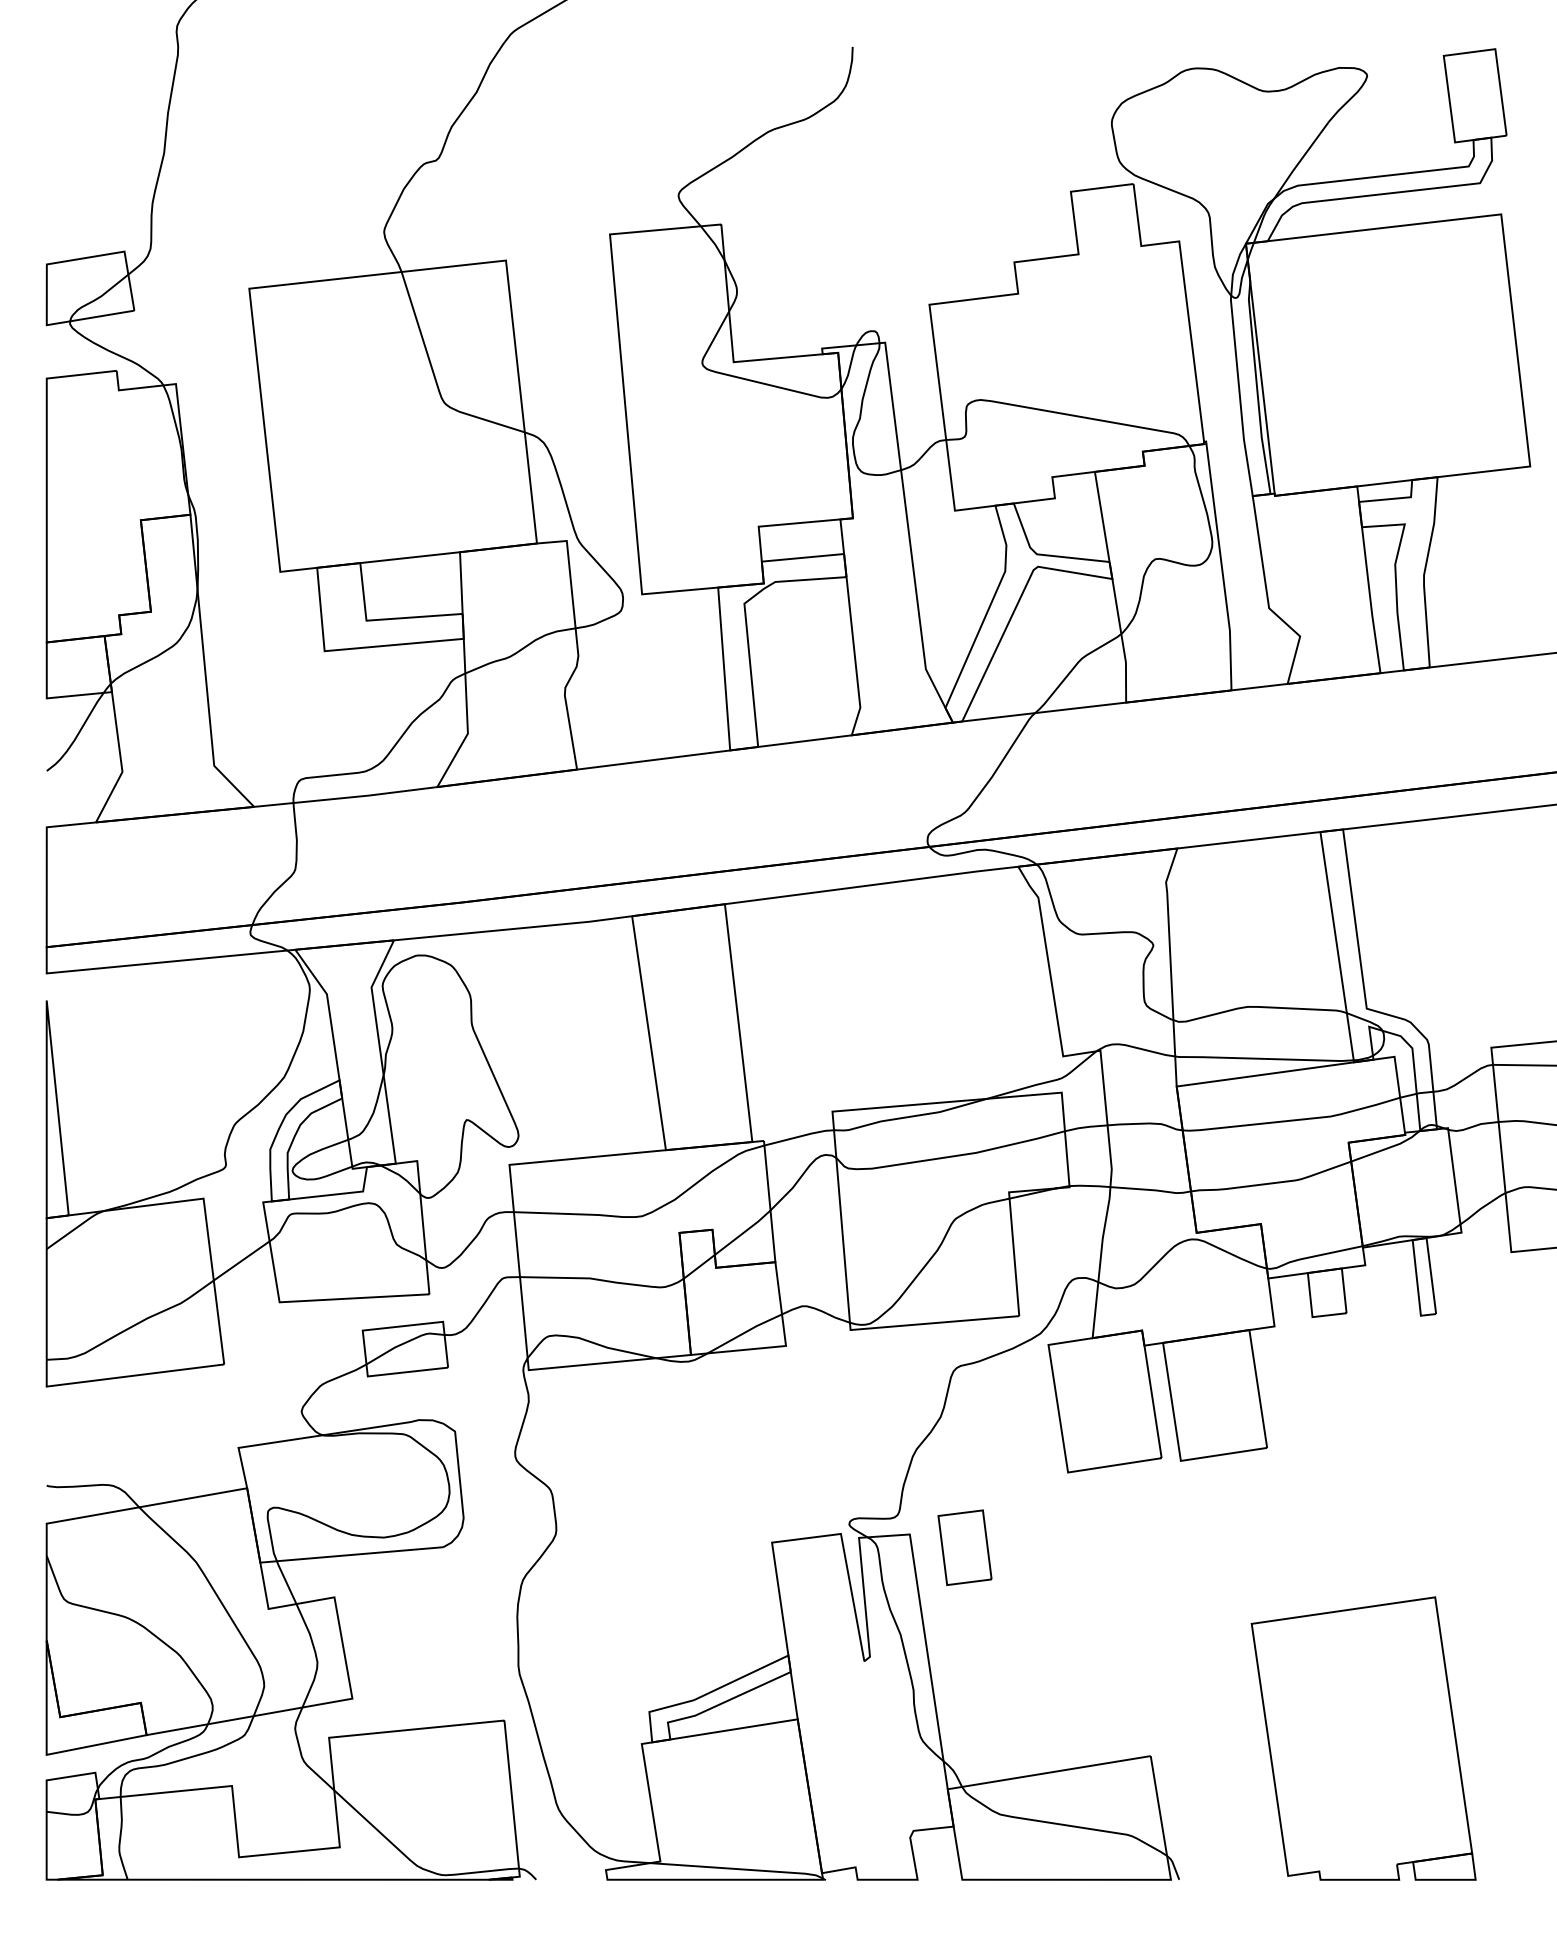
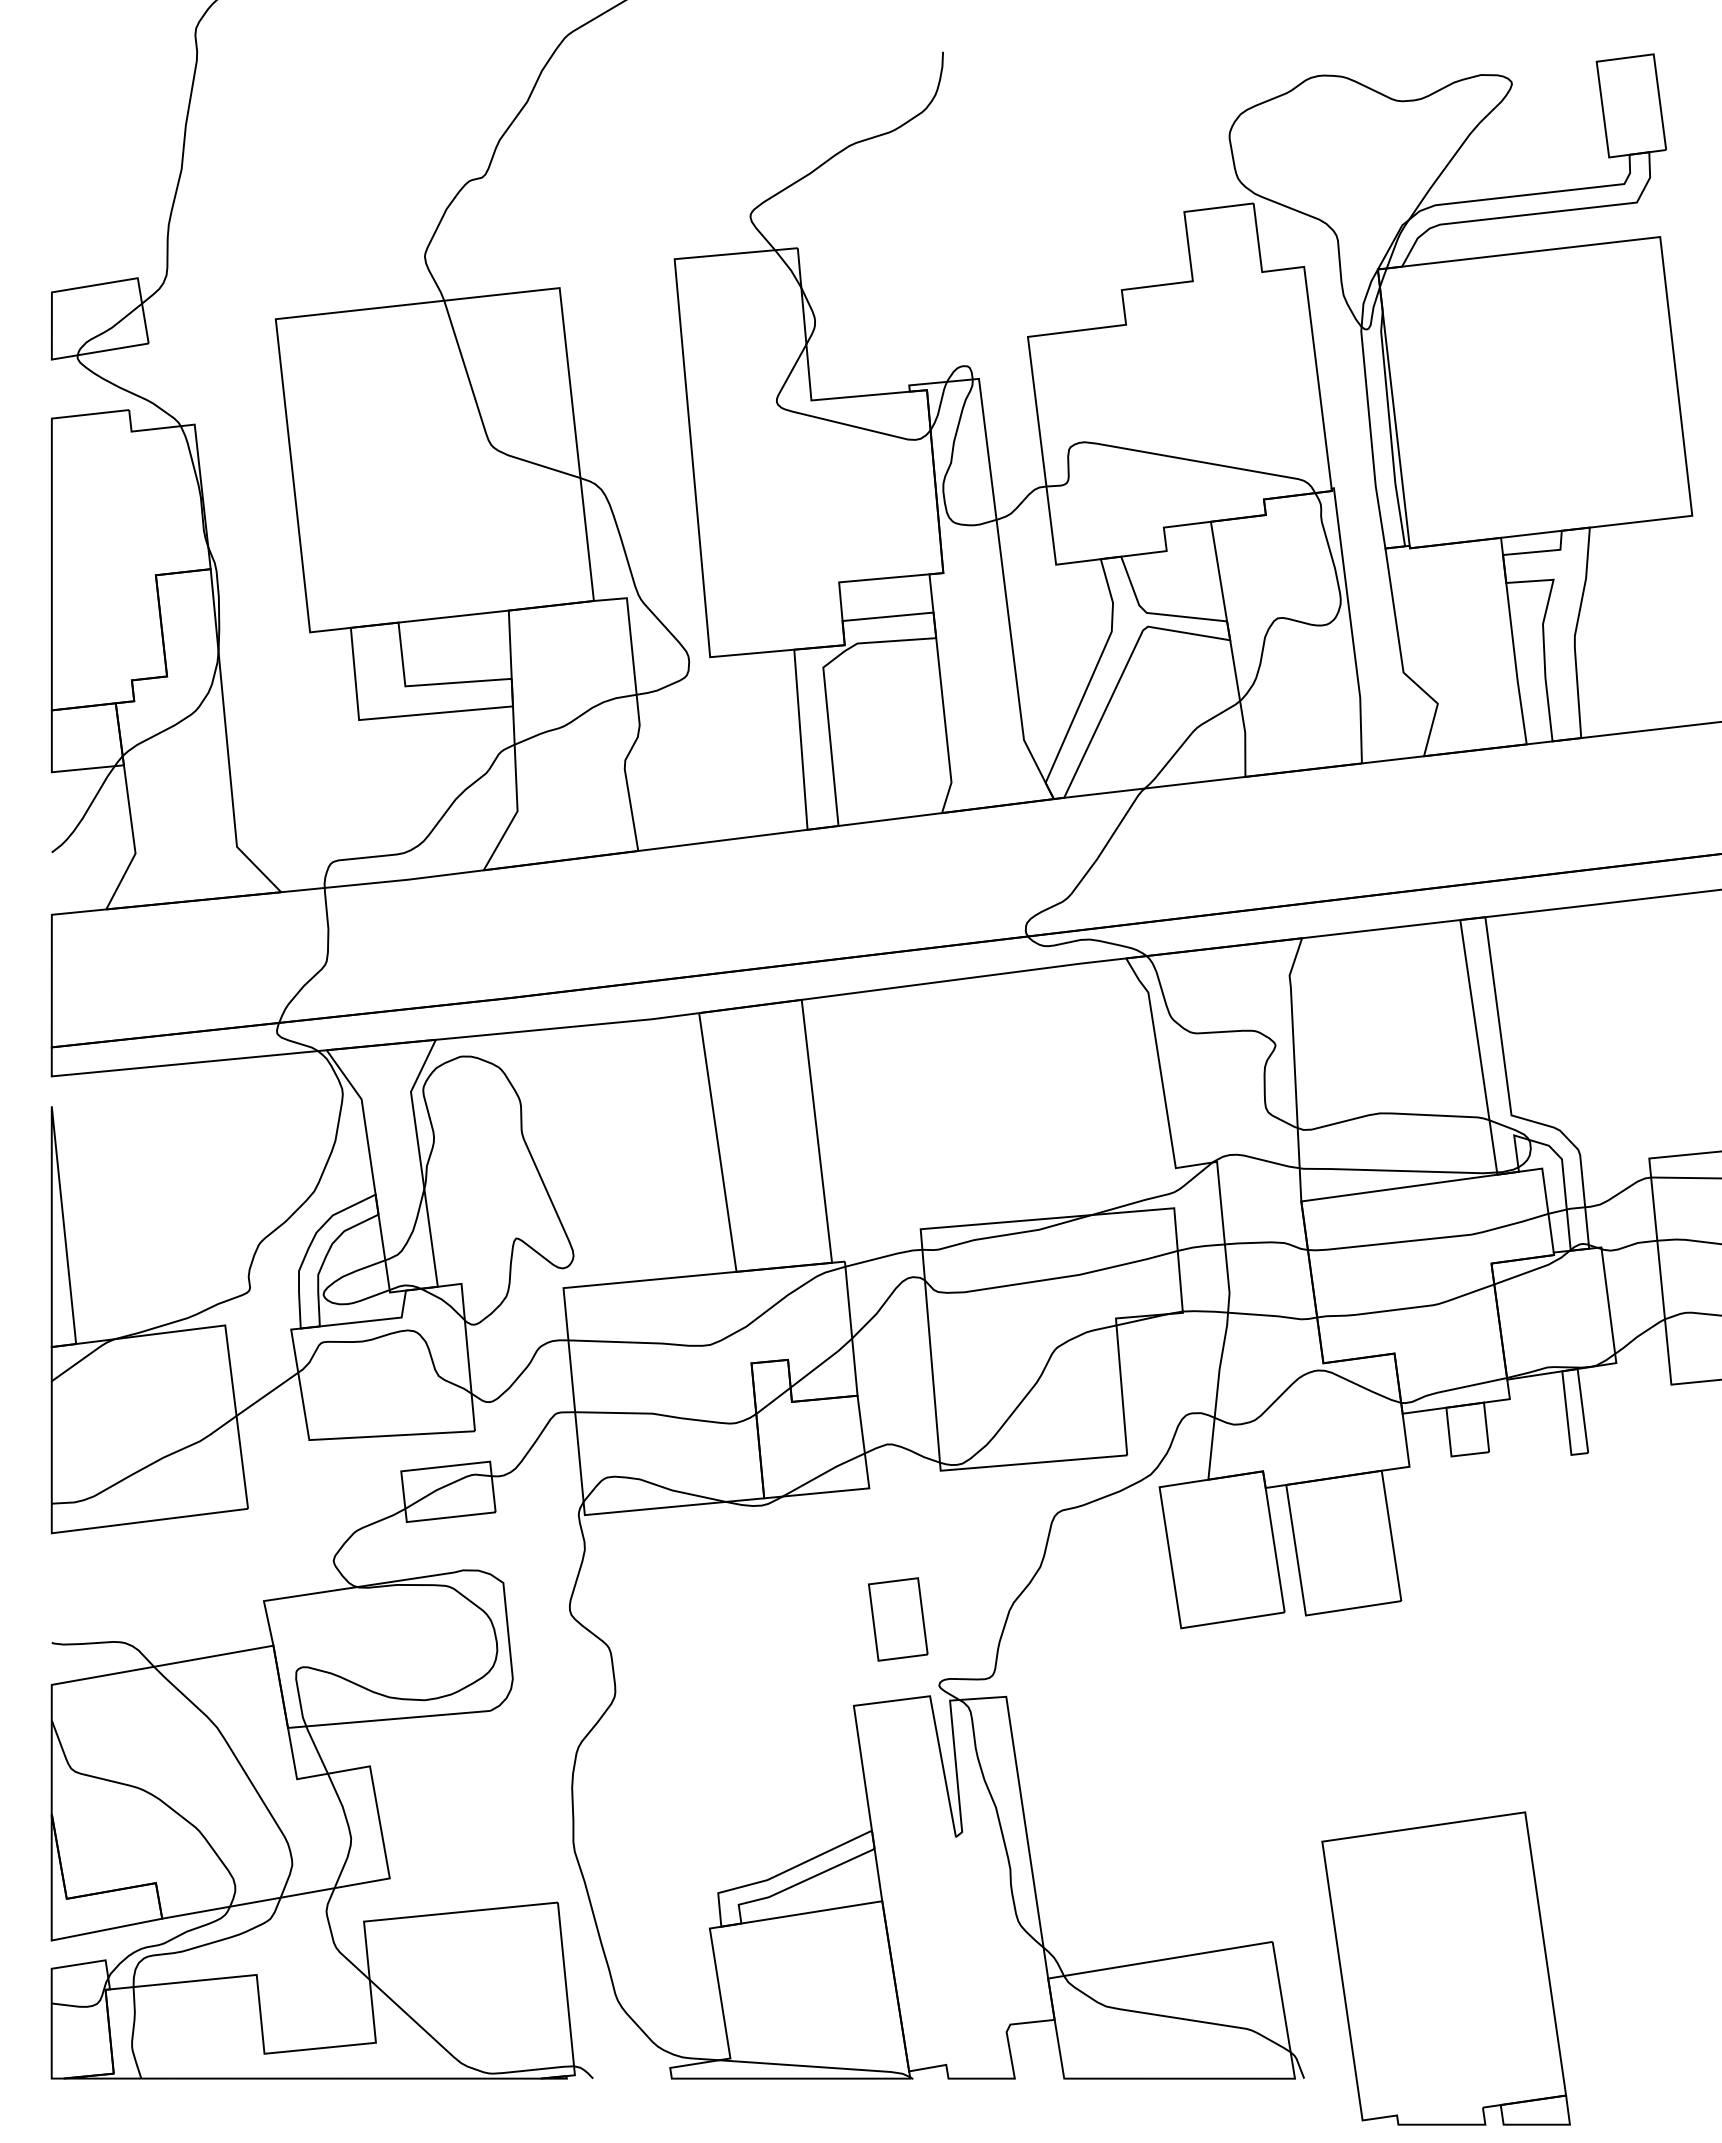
part: (965, 1547) -> (898, 1619), moved
part: (1363, 1738) -> (1445, 1968), moved

